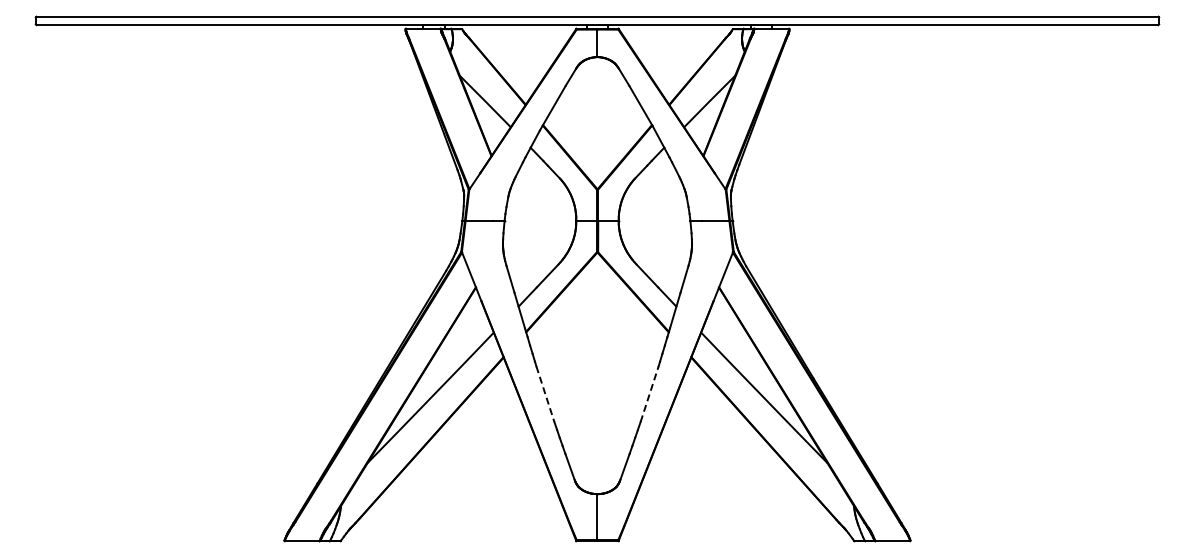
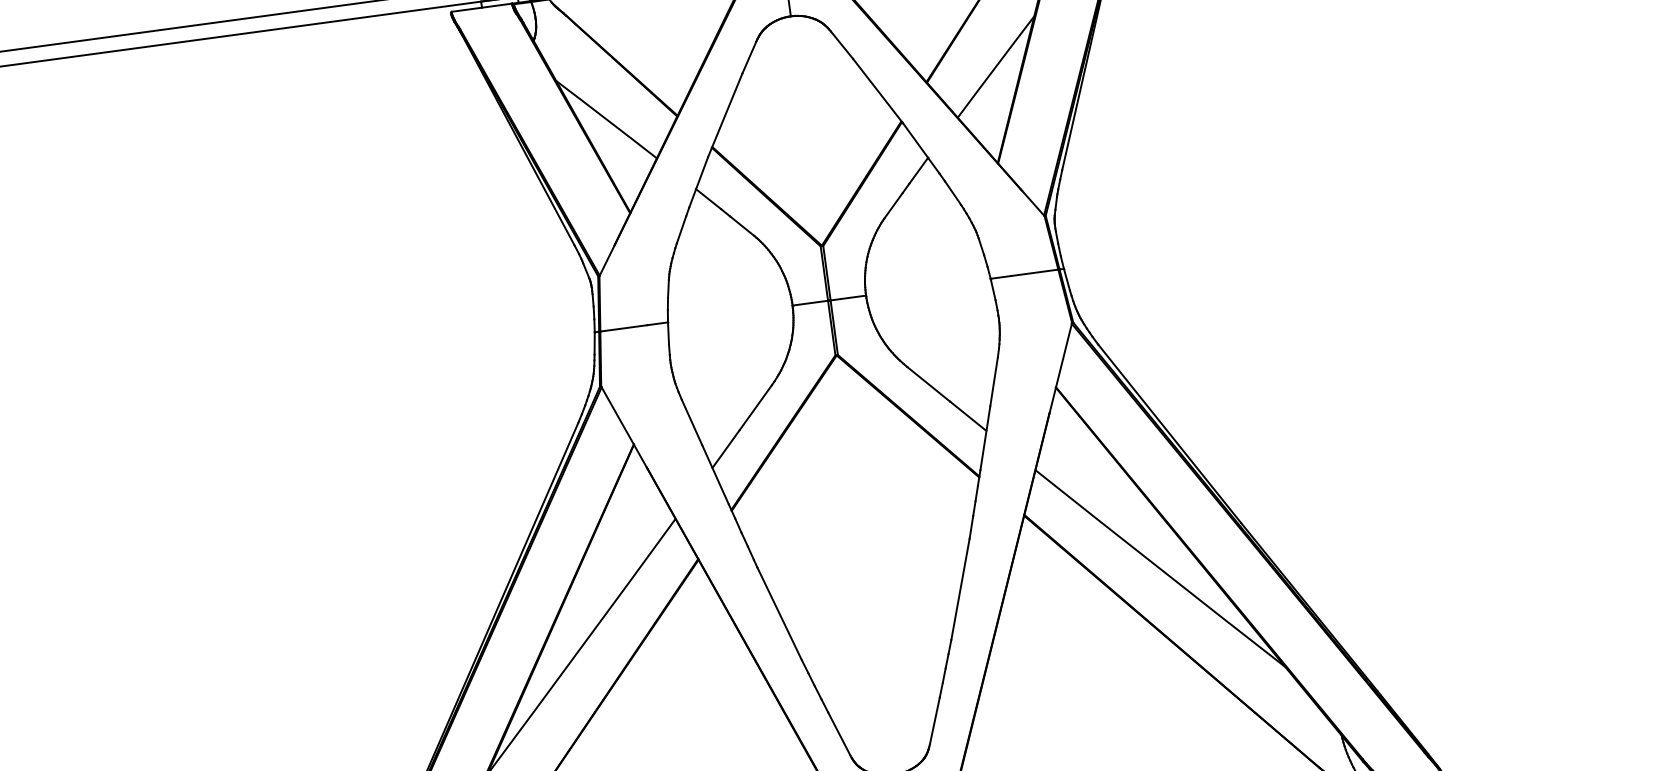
line: (649, 393) -> (960, 588), dashed -> solid
line: (545, 394) -> (779, 614), dashed -> solid

